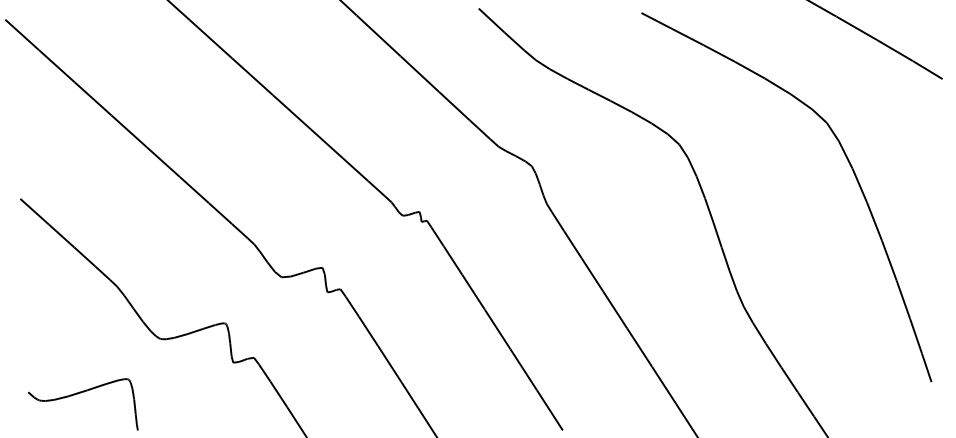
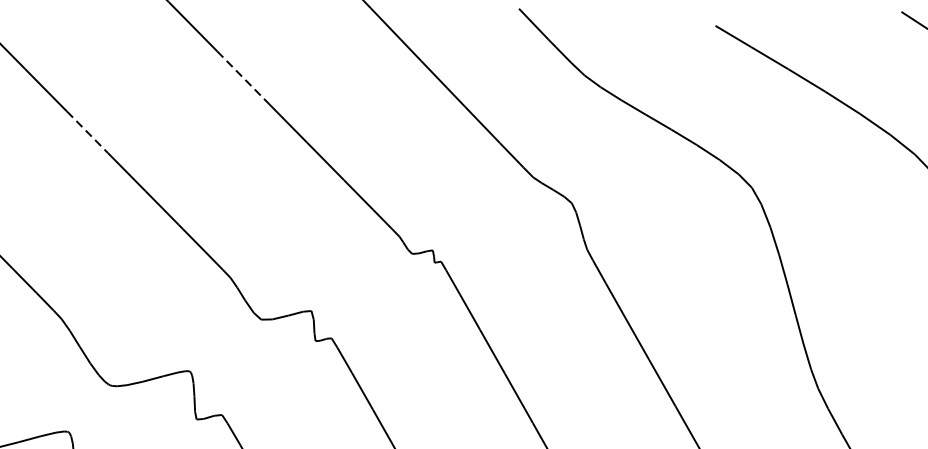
line: (253, 77) -> (241, 75), solid -> dashed
line: (129, 131) -> (87, 132), solid -> dashed

